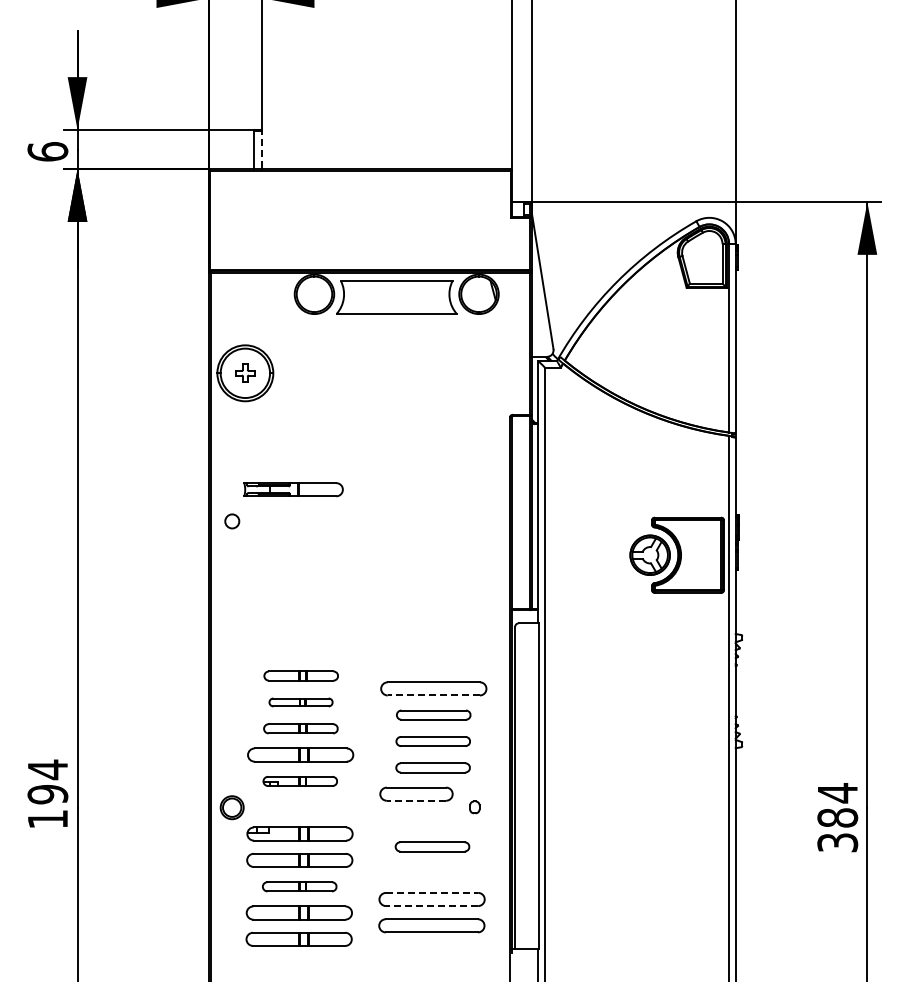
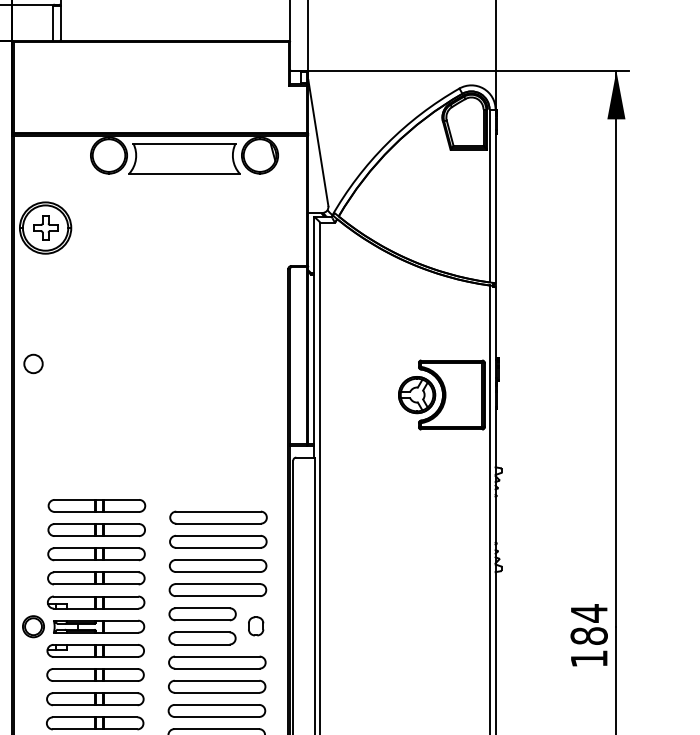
line: (261, 149) -> (60, 22), dashed -> solid
part: (245, 372) -> (45, 227), size x1.43
part: (293, 489) -> (98, 626), moved
circle: (232, 521) -> (33, 364), size x1.43
part: (300, 675) -> (96, 505), size x1.43
line: (433, 695) -> (218, 523), dashed -> solid
part: (300, 702) -> (96, 530), size x1.67
part: (433, 714) -> (218, 541), size x1.43
part: (300, 728) -> (96, 554), size x1.43
part: (432, 741) -> (217, 565), size x1.43
part: (432, 767) -> (217, 589), size x1.43
part: (299, 781) -> (95, 602), size x1.43
line: (416, 800) -> (202, 620), dashed -> solid
part: (474, 807) -> (255, 626), size x1.67
part: (416, 820) -> (202, 638), added
text: (837, 842) -> (589, 658), 384 -> 184
part: (432, 846) -> (217, 662), size x1.43
part: (431, 872) -> (216, 686), added
part: (299, 886) -> (95, 699), size x1.43
line: (432, 892) -> (217, 704), dashed -> solid
line: (431, 906) -> (216, 717), dashed -> solid

